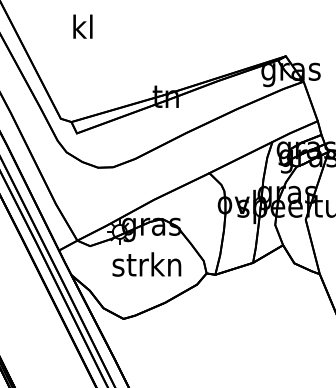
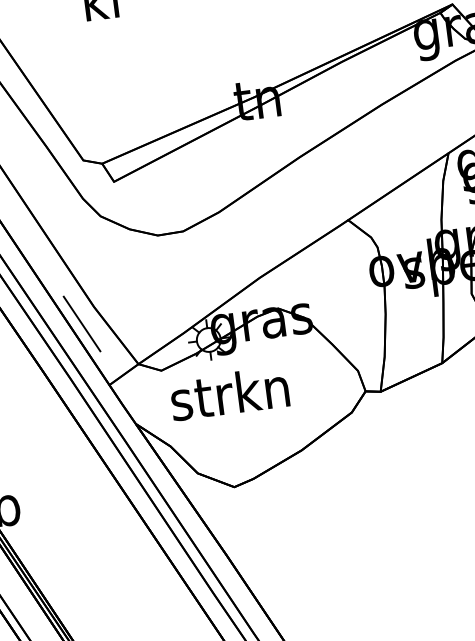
line: (47, 213) -> (81, 324), added
text: (146, 264) -> (229, 393), moved

